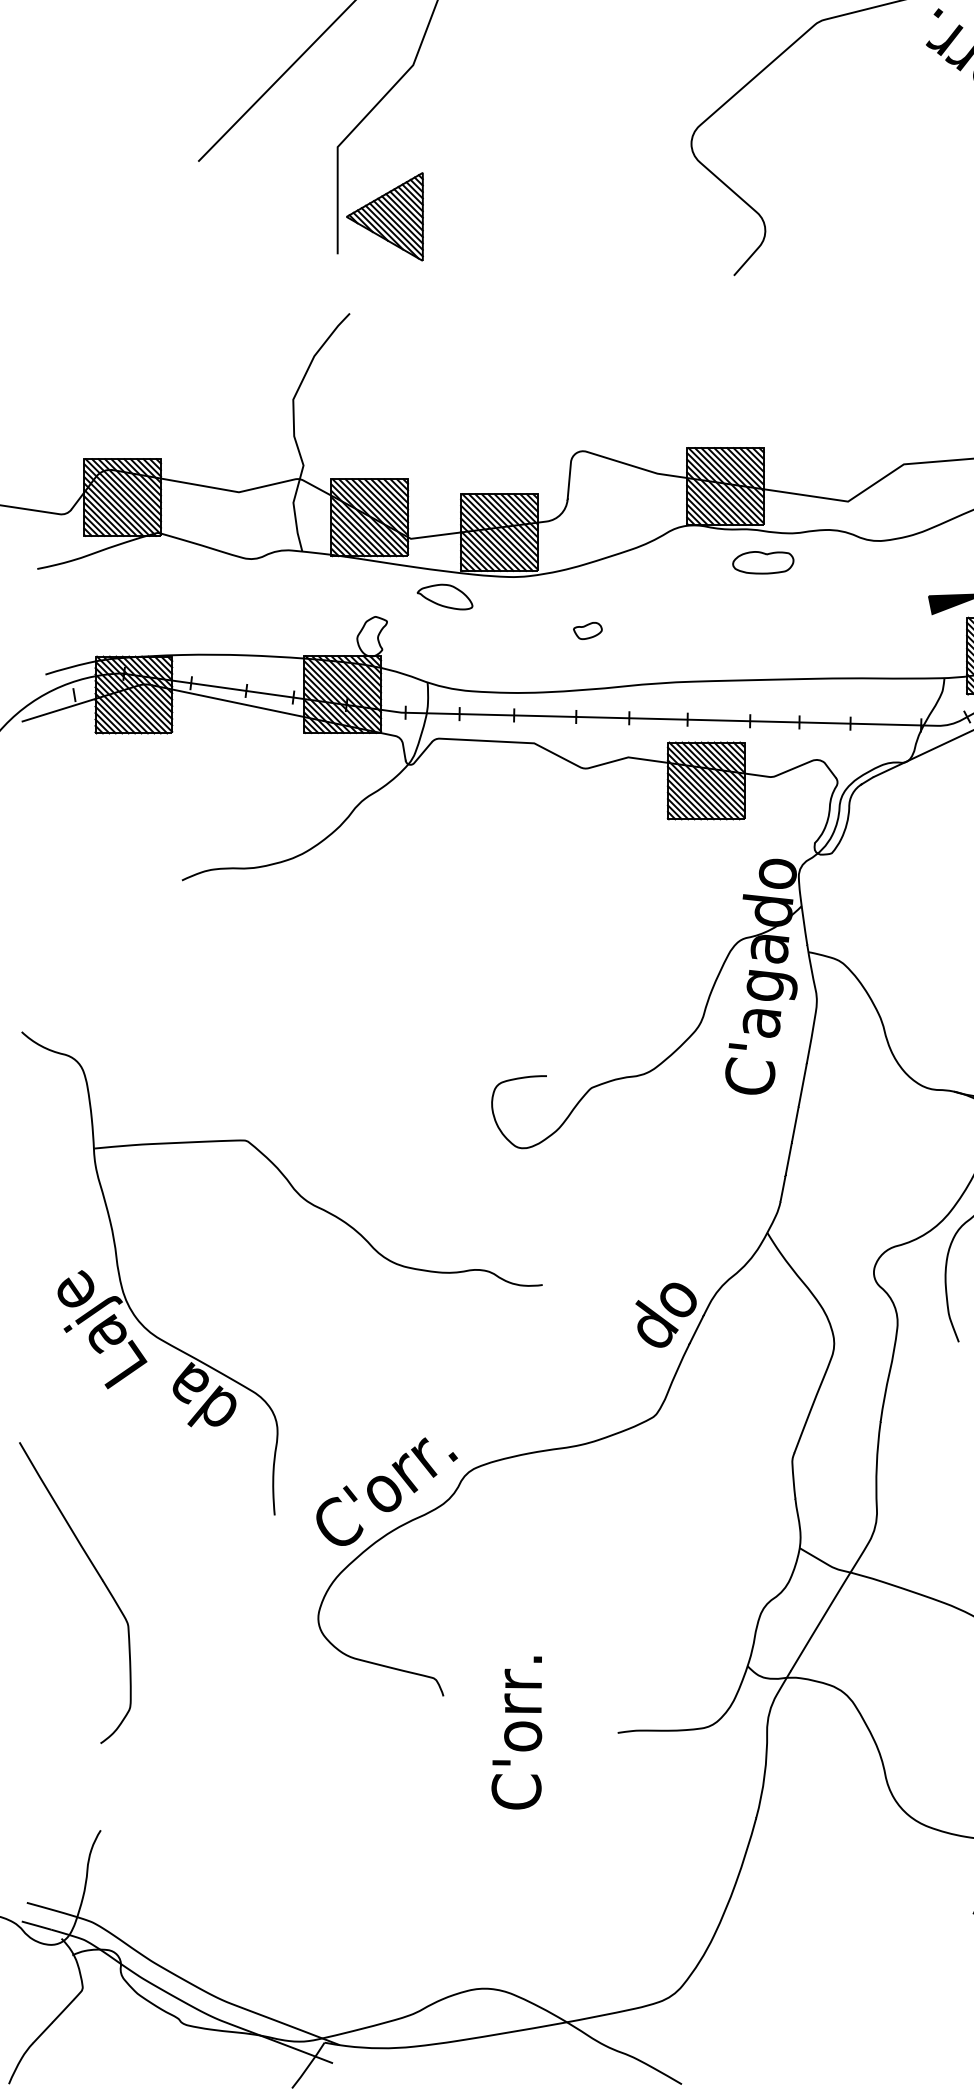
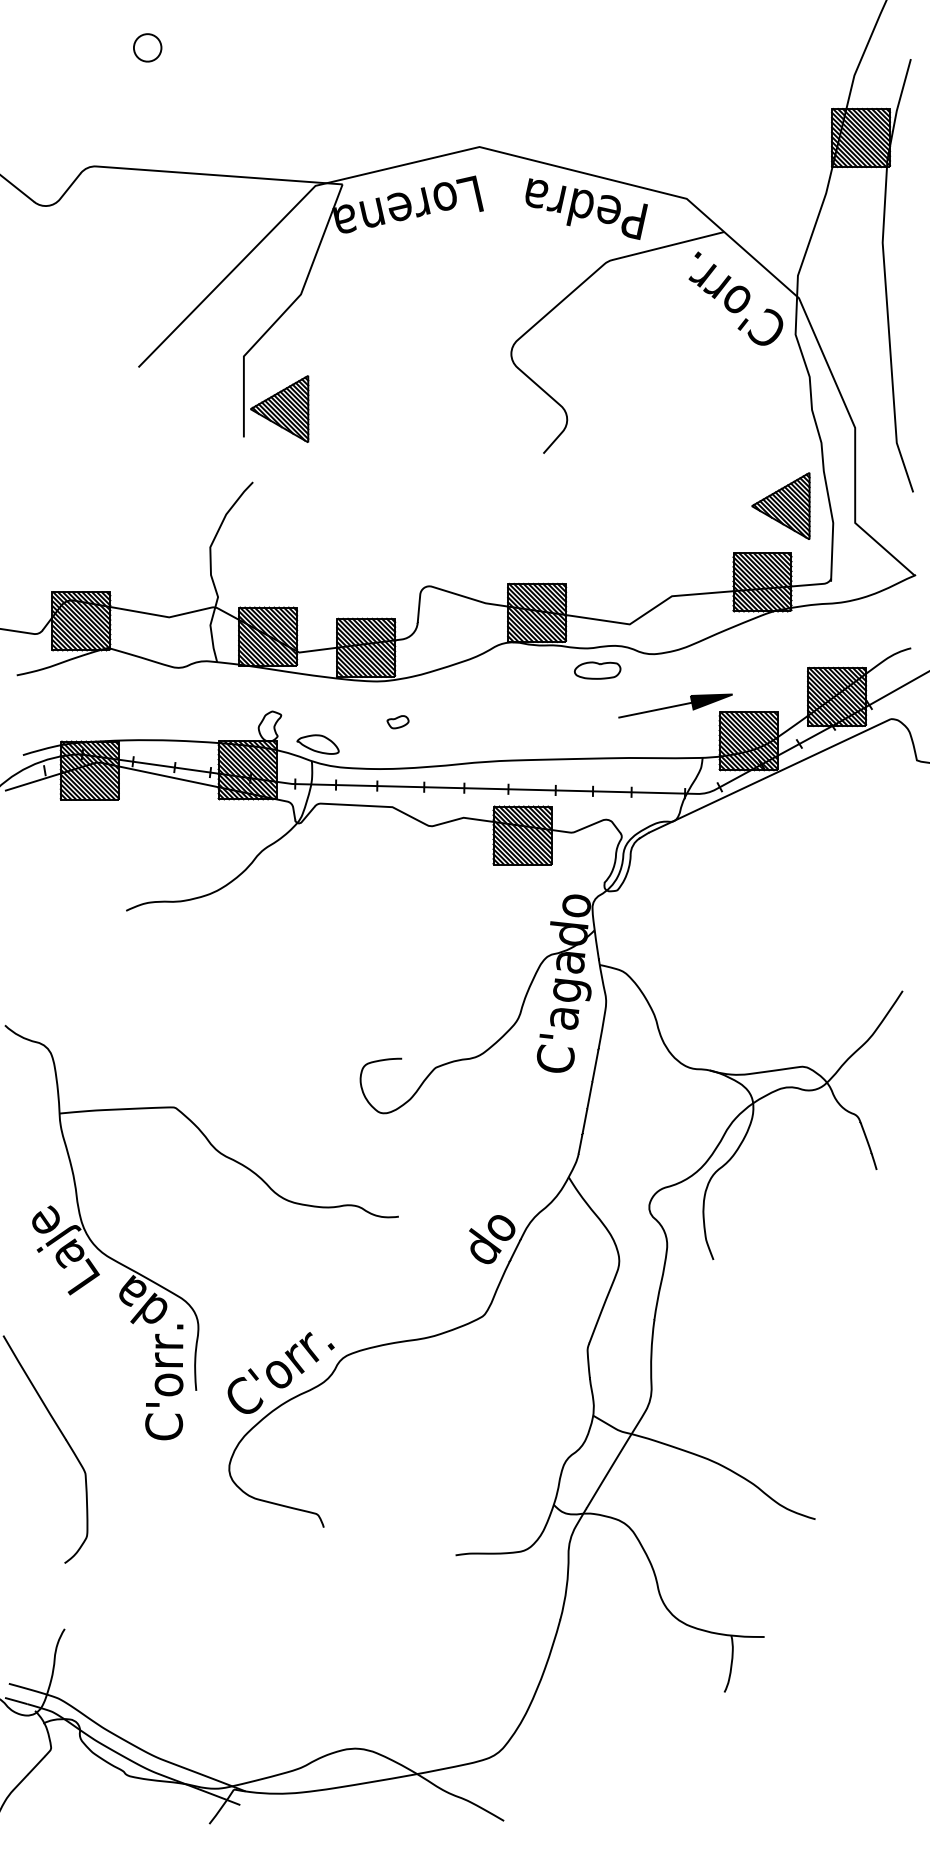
part: (763, 562) -> (597, 670), moved
part: (444, 596) -> (317, 744), moved
line: (882, 614) -> (655, 709), added
part: (587, 631) -> (397, 722), moved
text: (517, 1733) -> (164, 1382), moved

